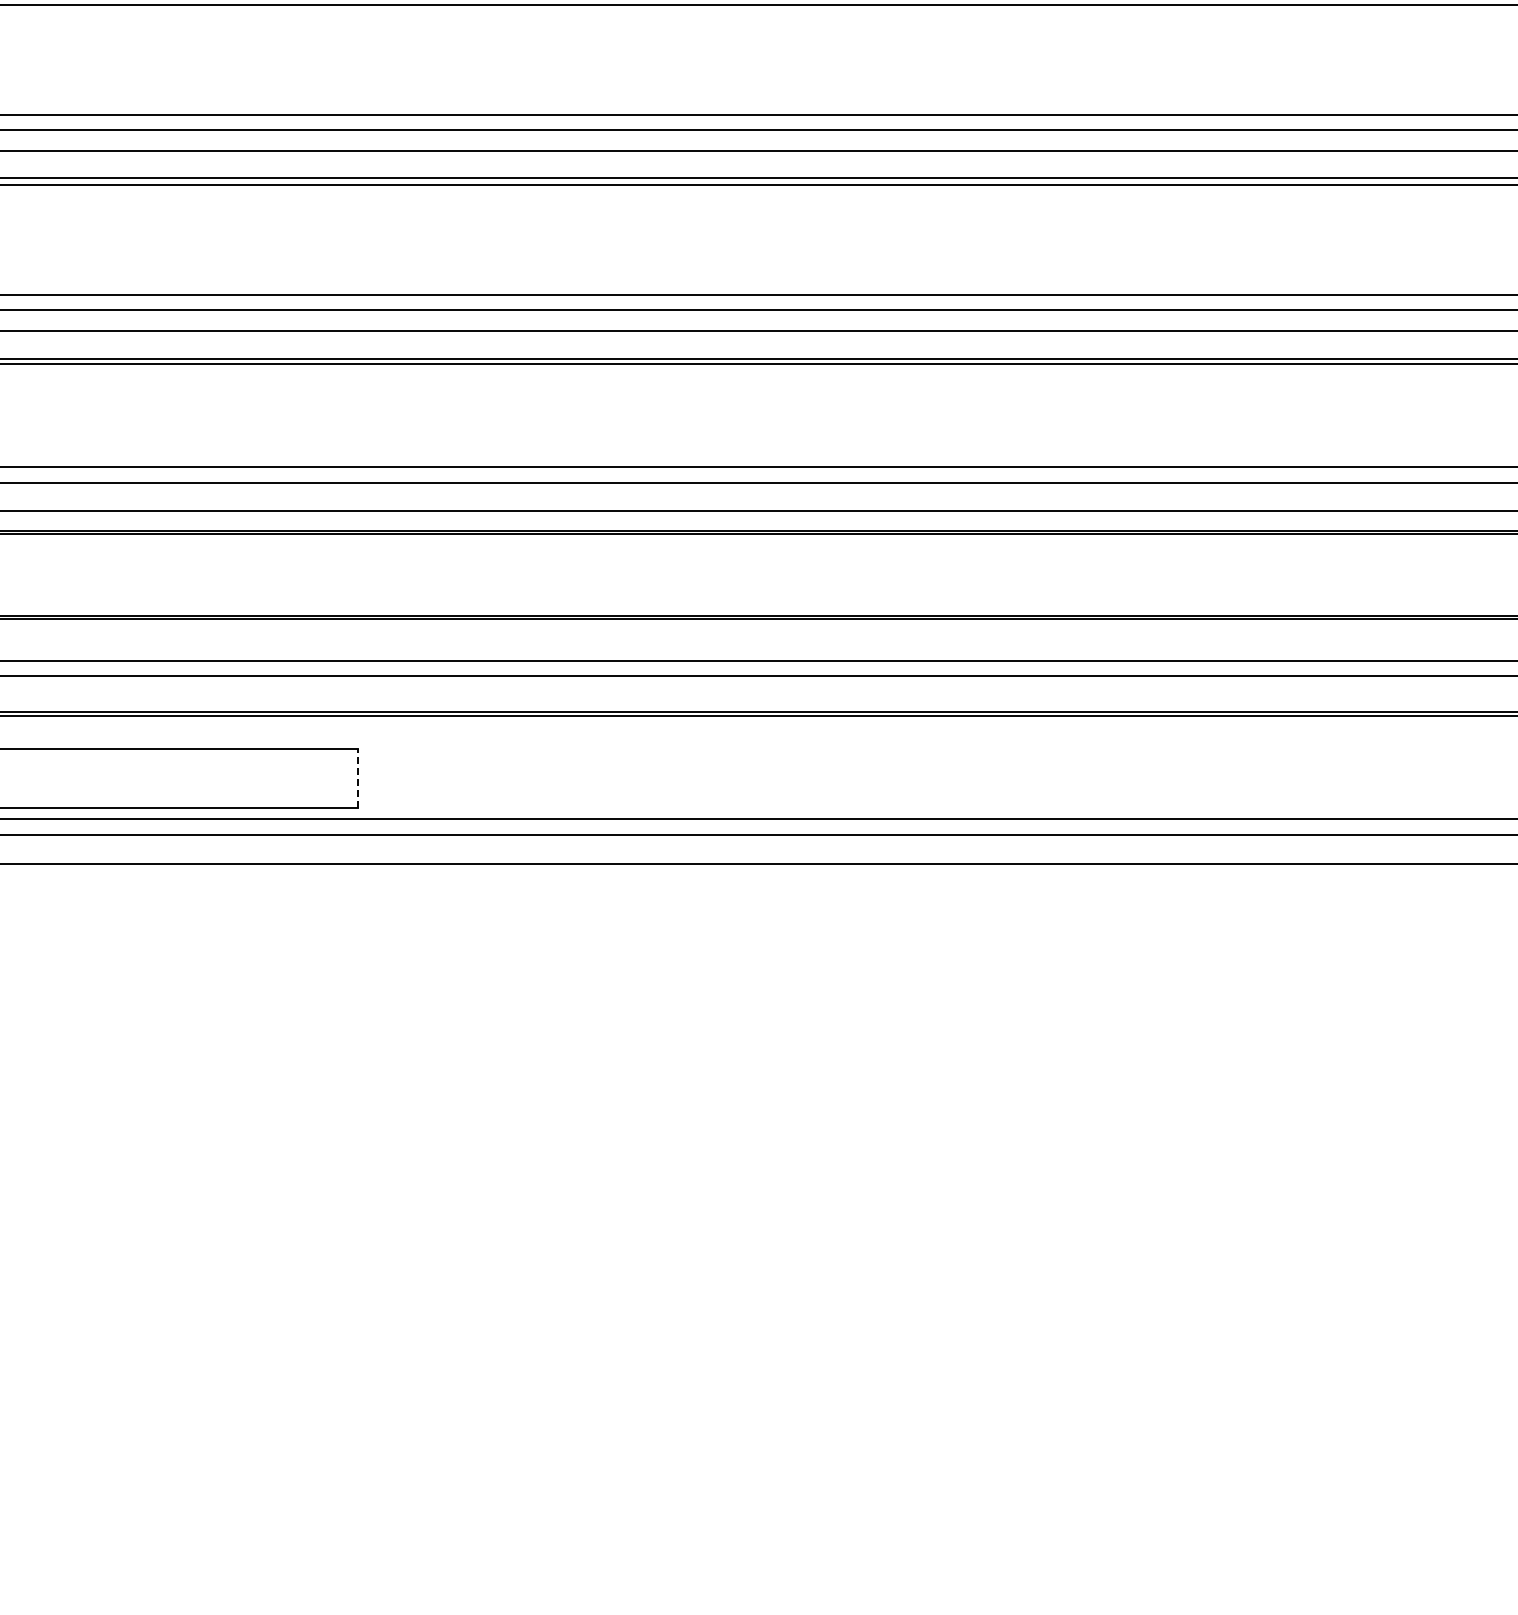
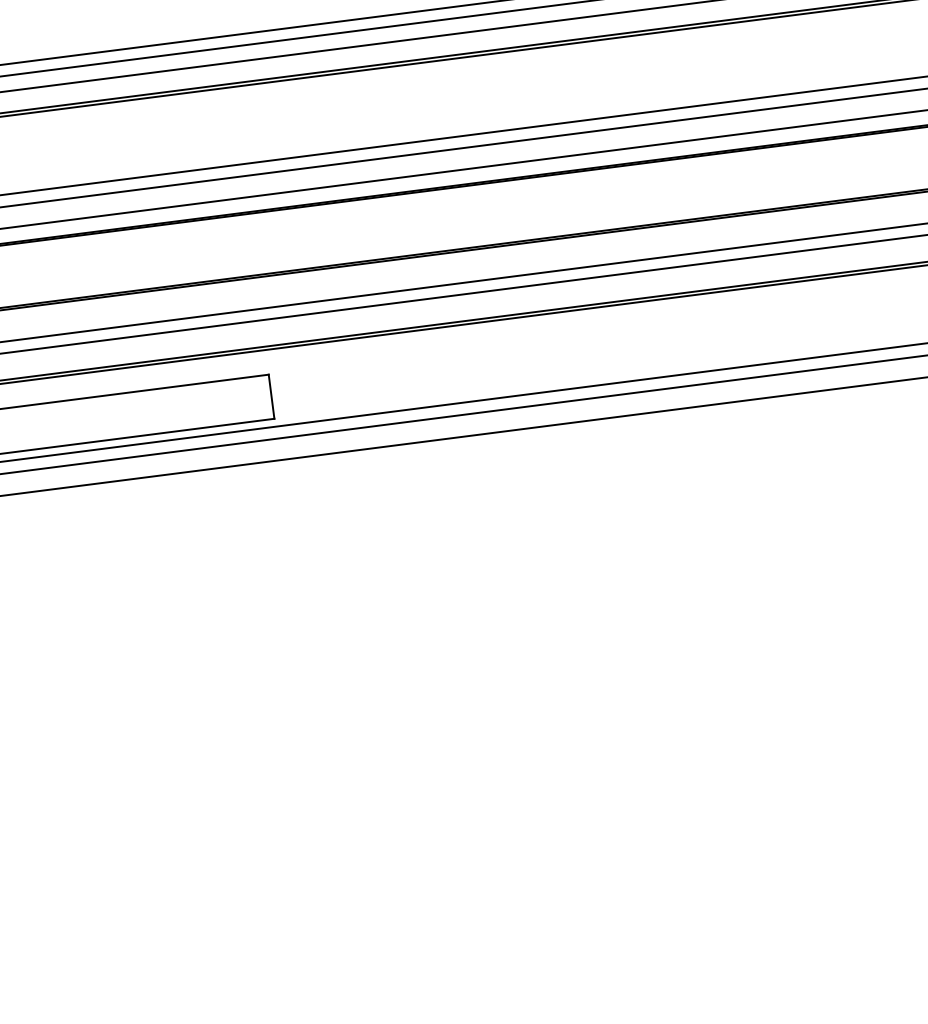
line: (358, 778) -> (271, 396), dashed -> solid

